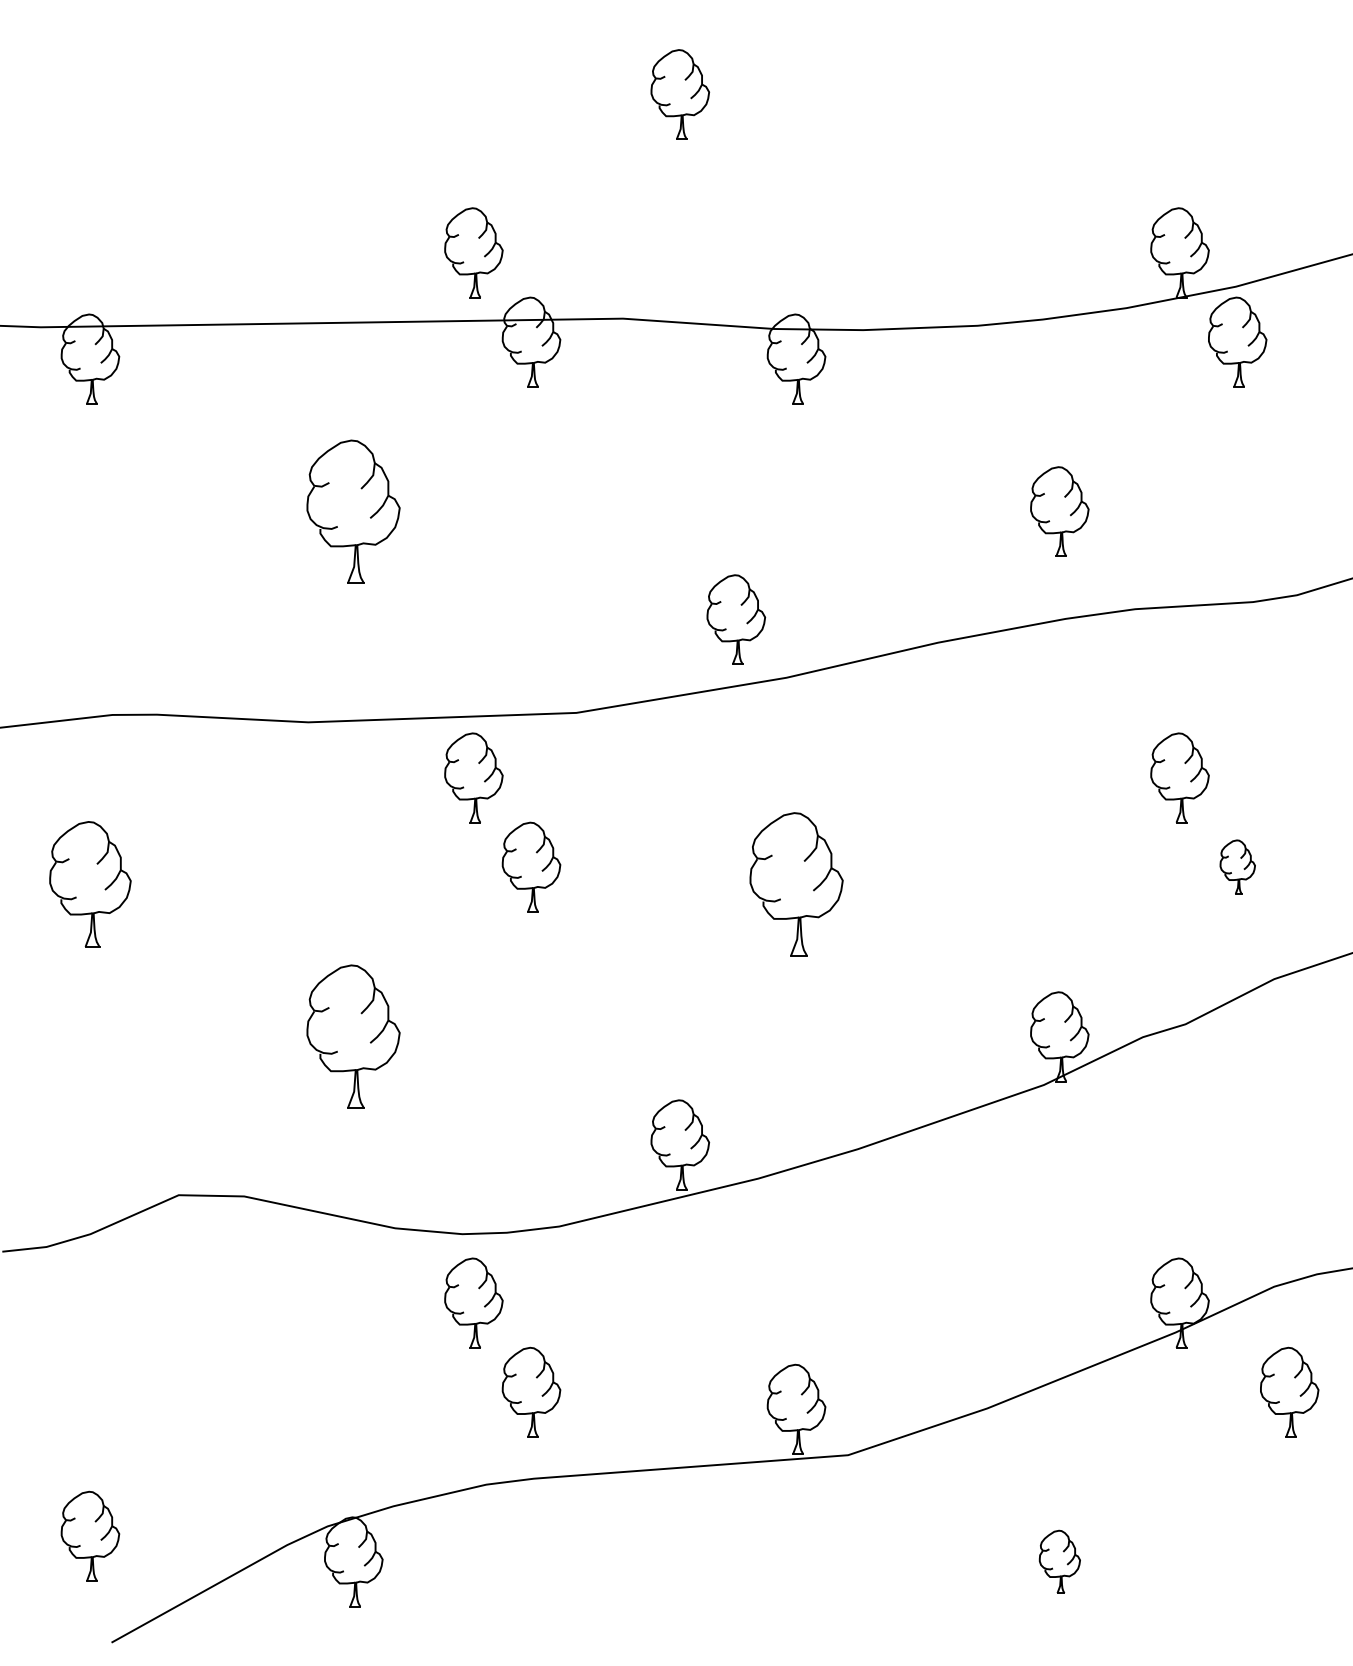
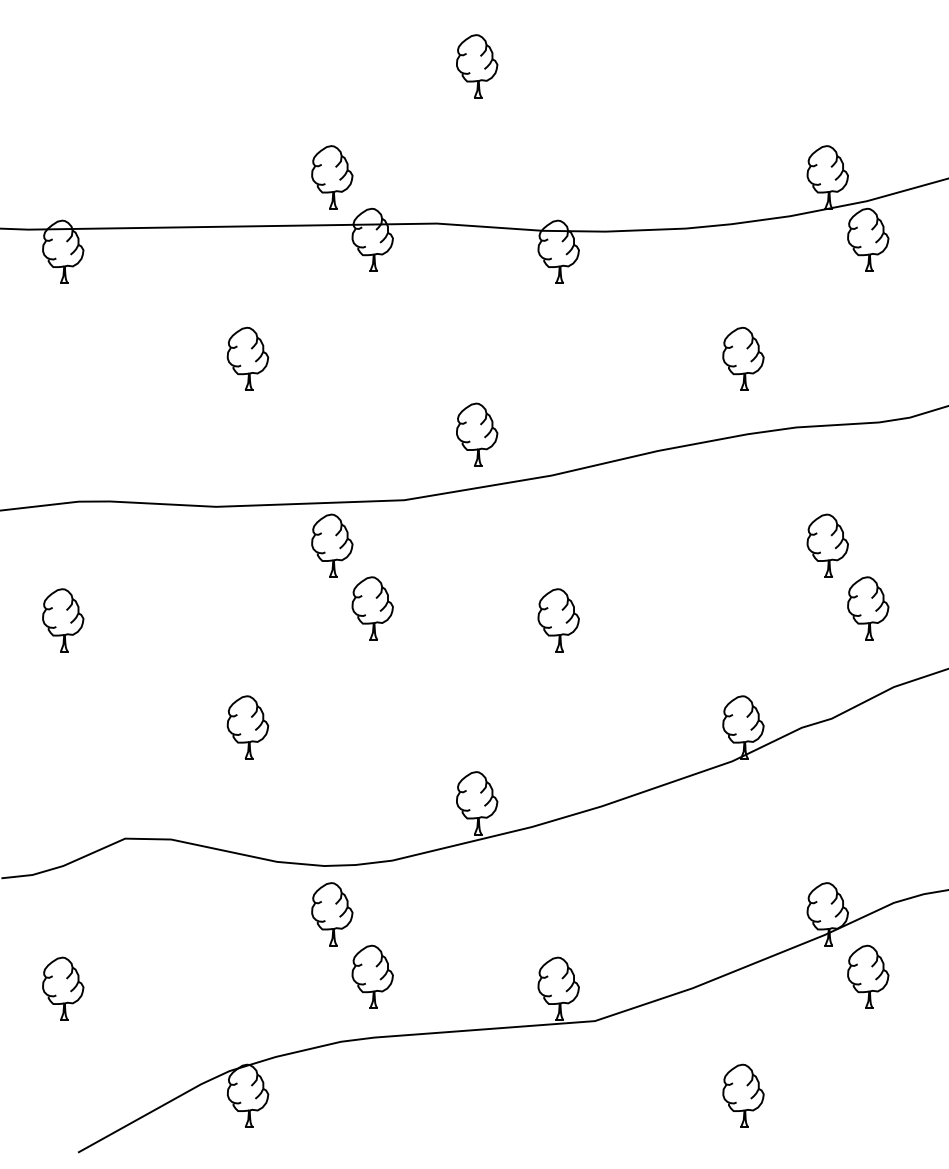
part: (353, 511) -> (247, 358), size x0.62
part: (736, 619) -> (477, 434), moved
part: (1237, 866) -> (868, 608), size x1.67
part: (90, 883) -> (63, 619), size x0.71
part: (796, 883) -> (558, 619), size x0.62
part: (353, 1036) -> (247, 727), size x0.62
part: (1289, 1391) -> (868, 976), moved
part: (90, 1535) -> (63, 988), moved
part: (1059, 1561) -> (743, 1095), size x1.43

